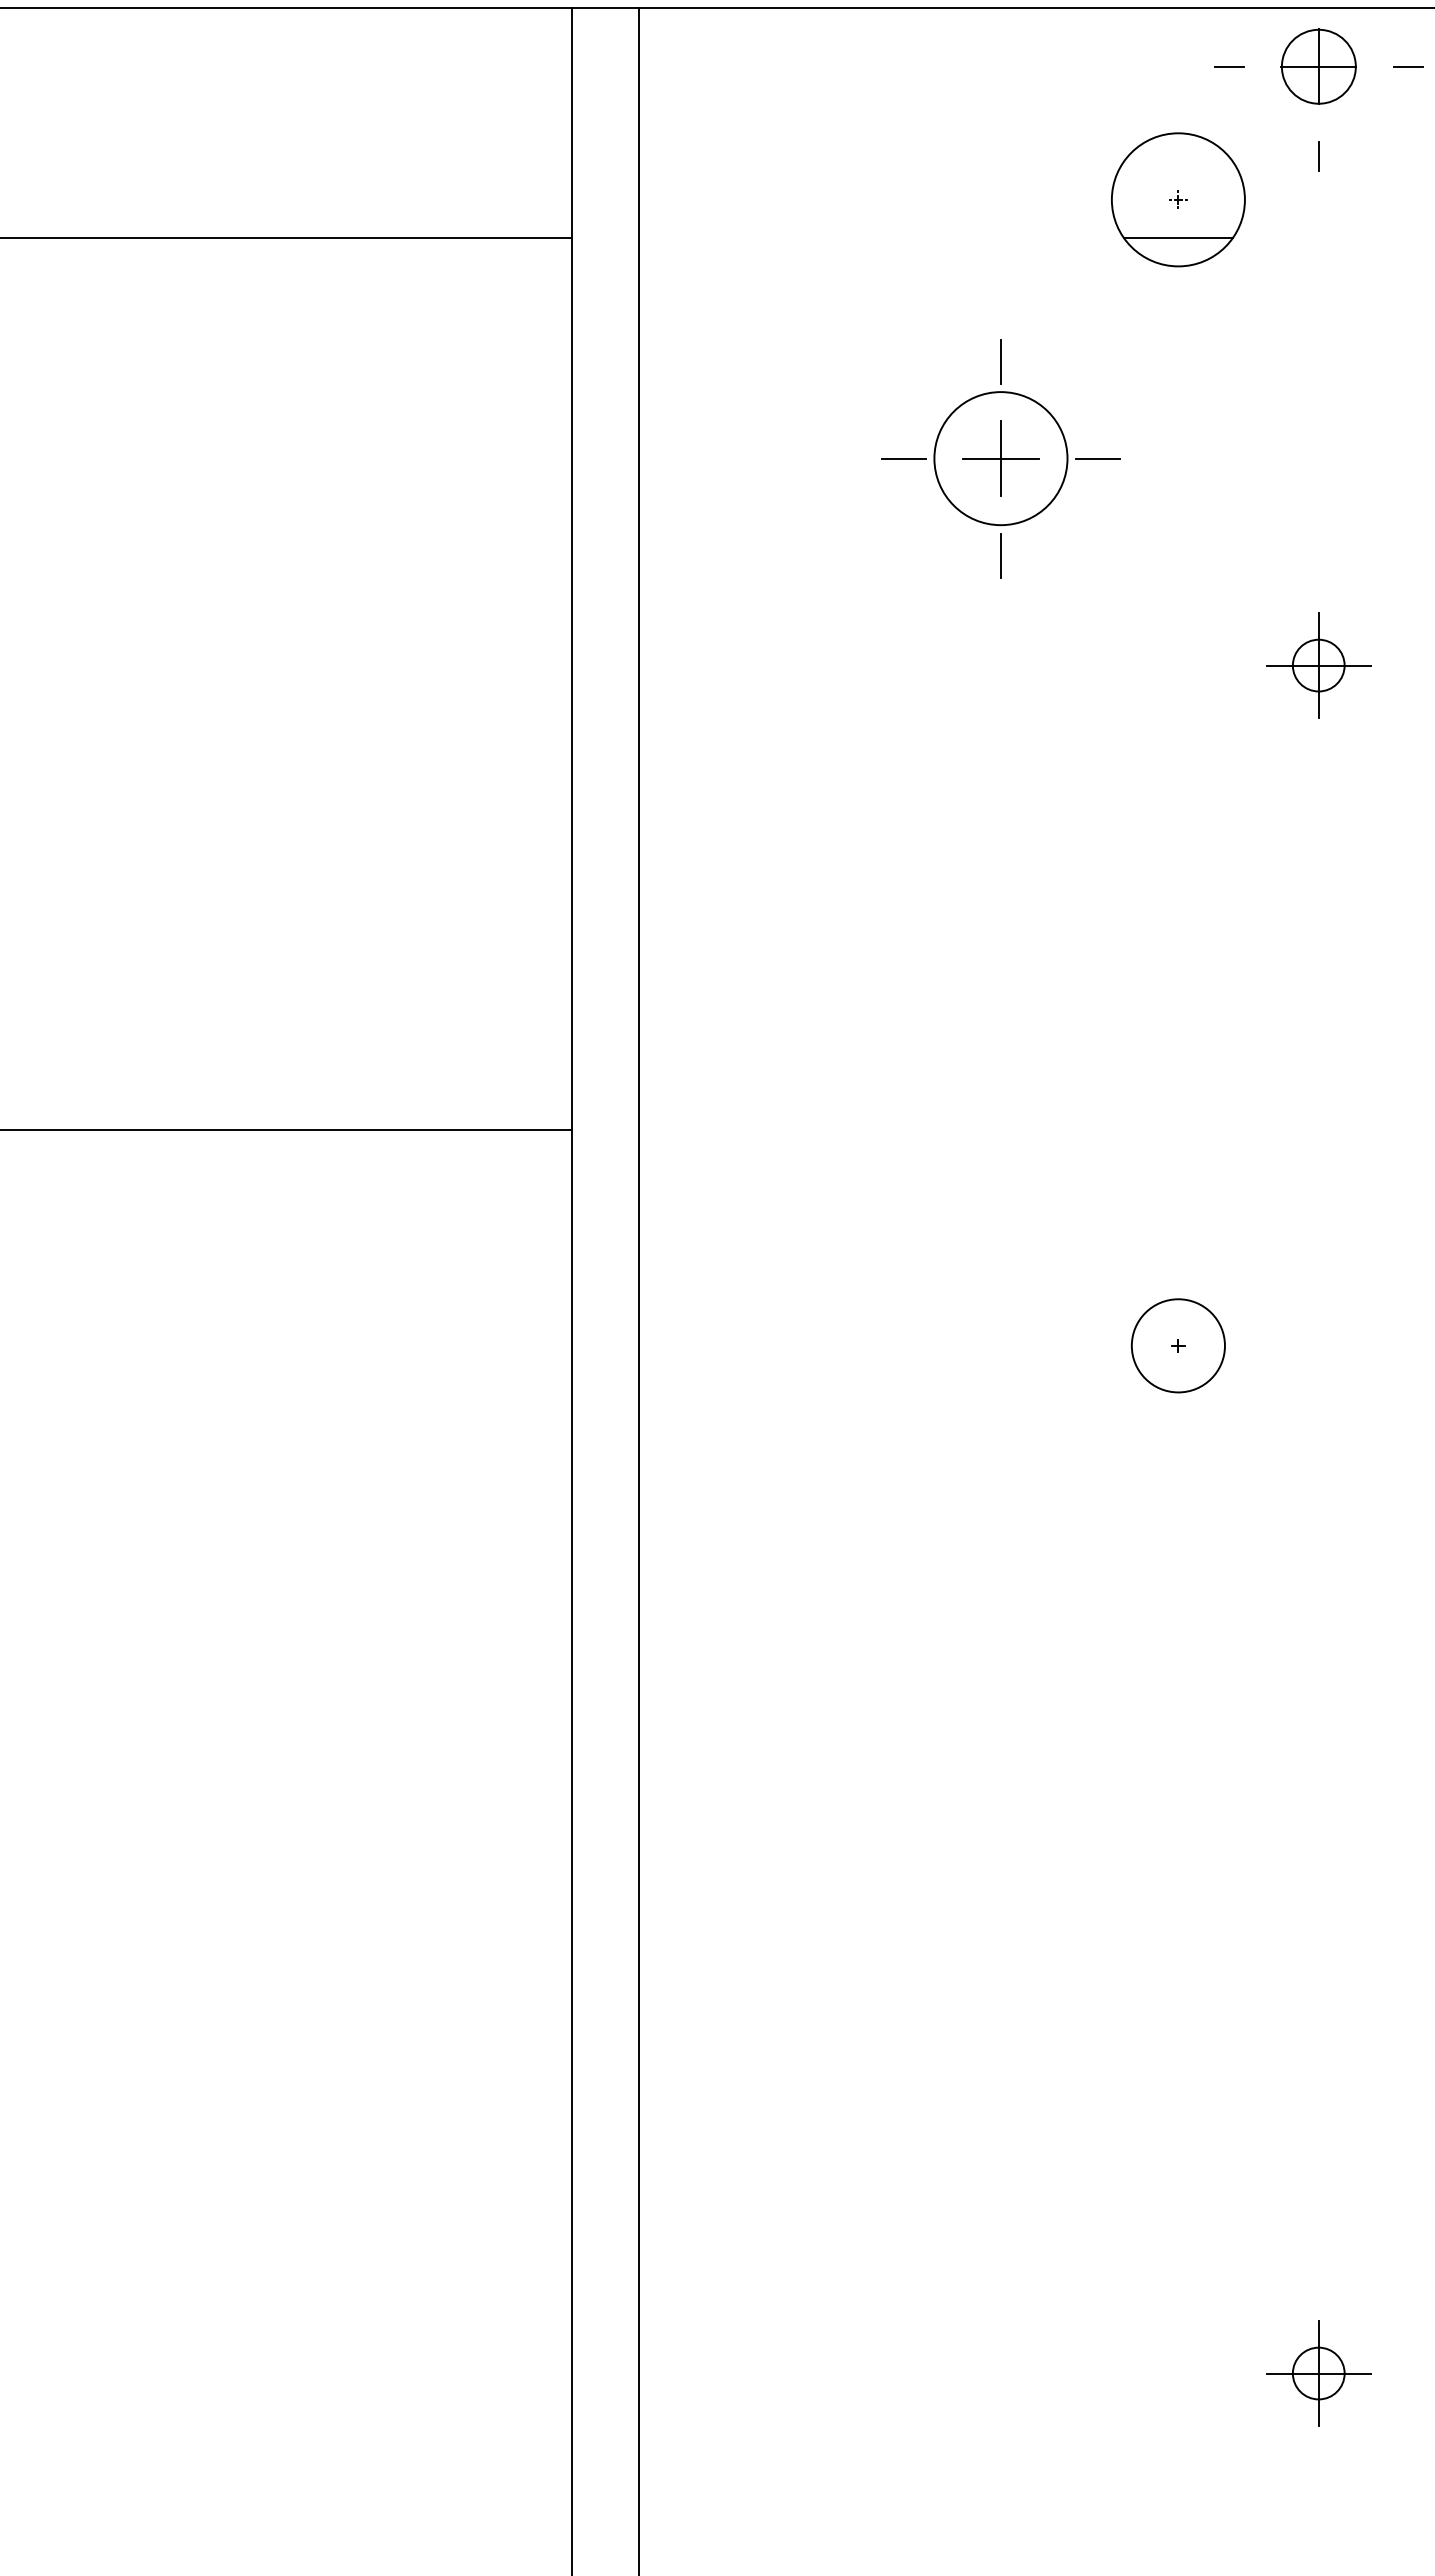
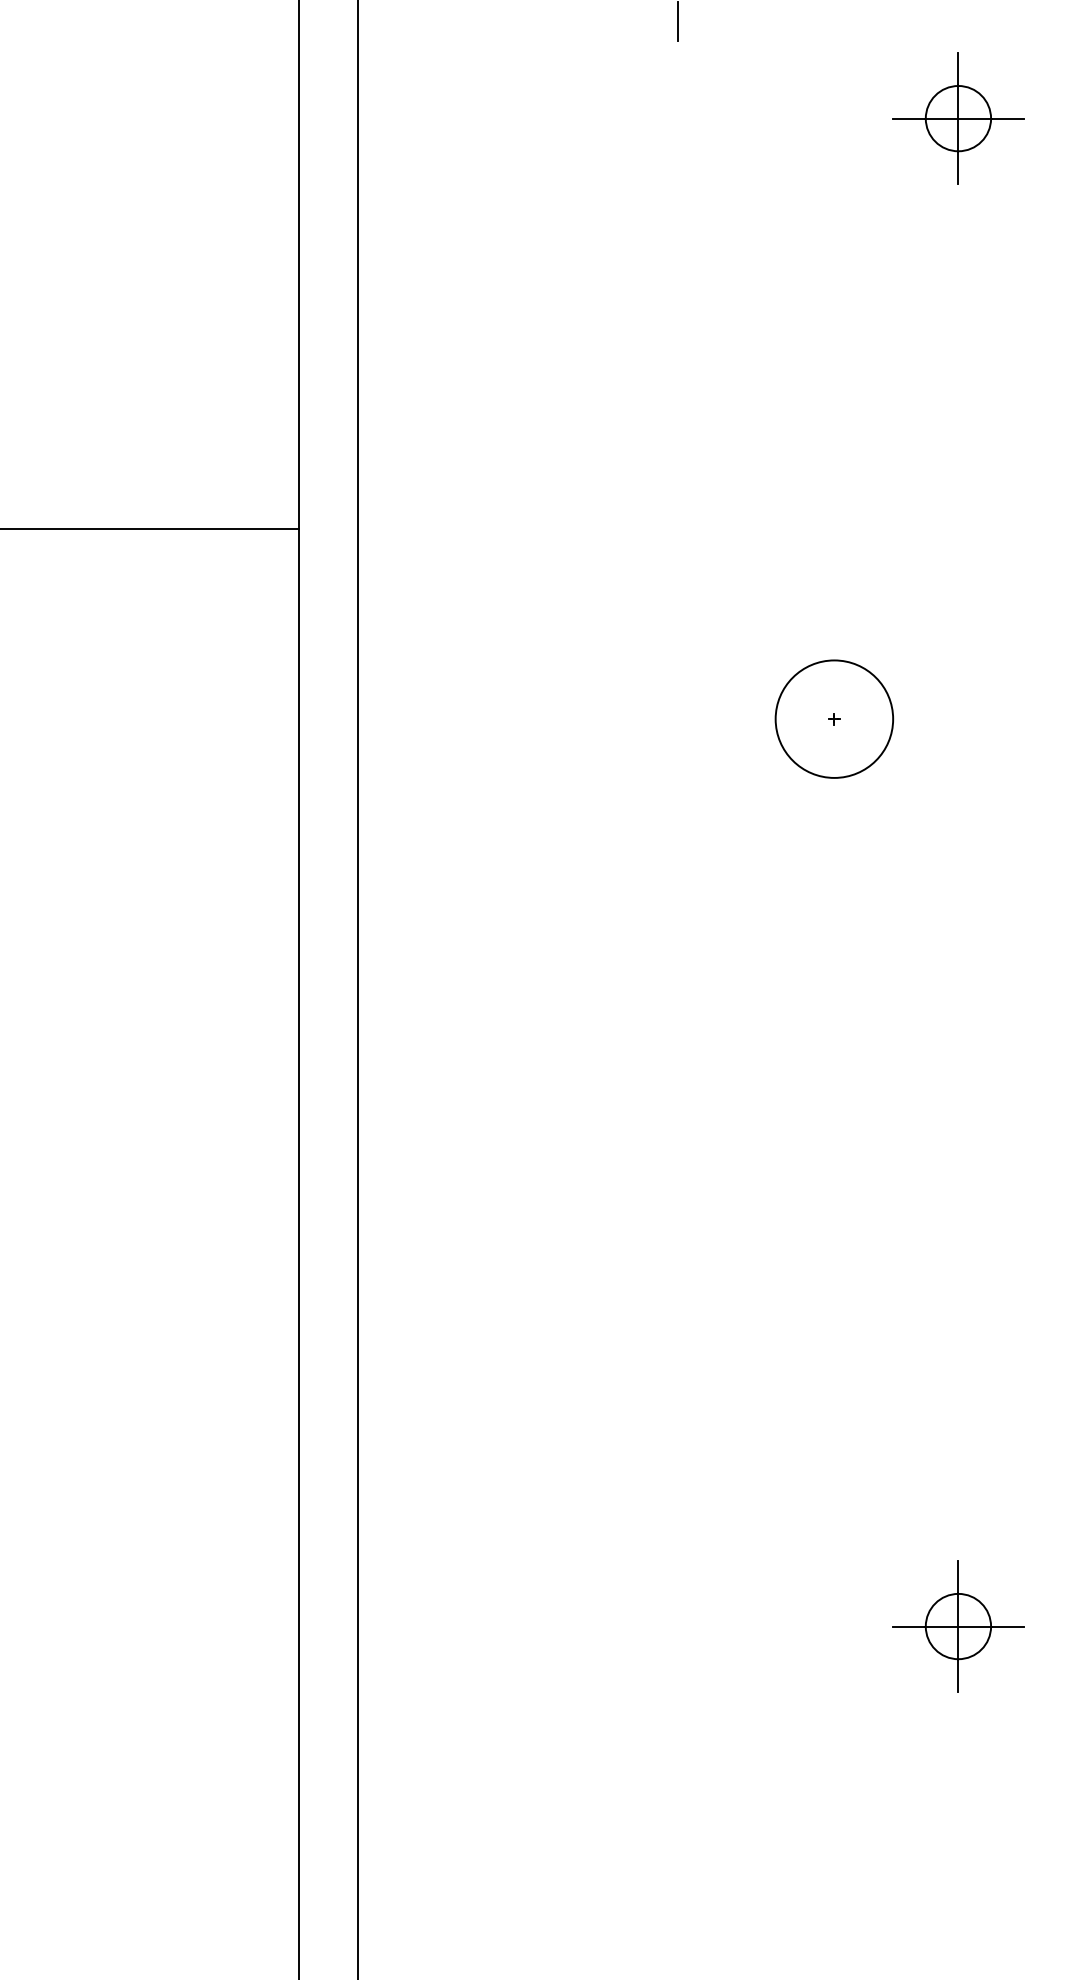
part: (1318, 665) -> (958, 118), size x1.43
circle: (1177, 1345) -> (833, 718), size x1.43
part: (1318, 2373) -> (958, 1626), size x1.43

